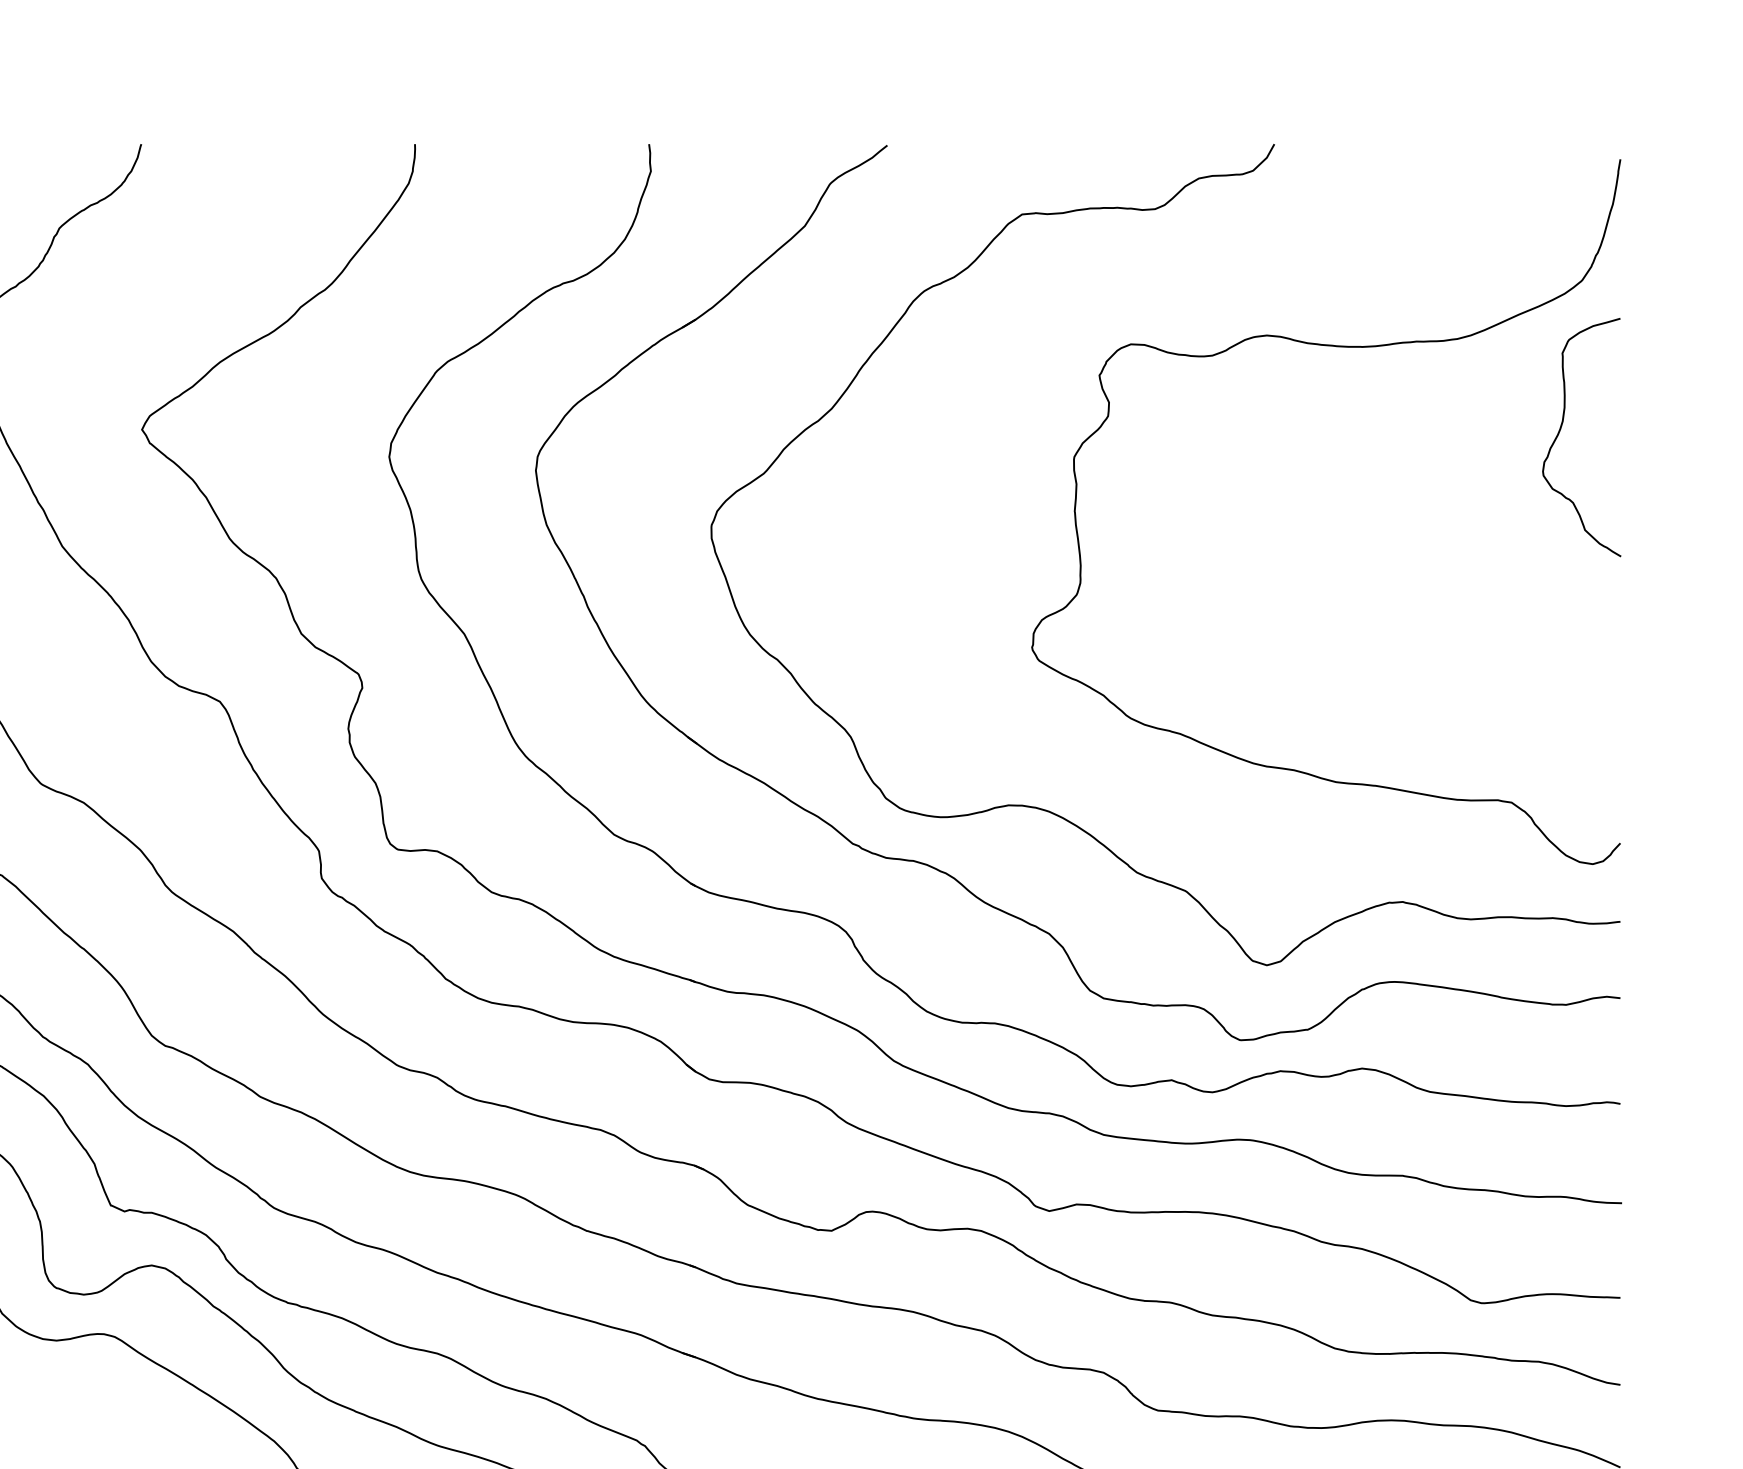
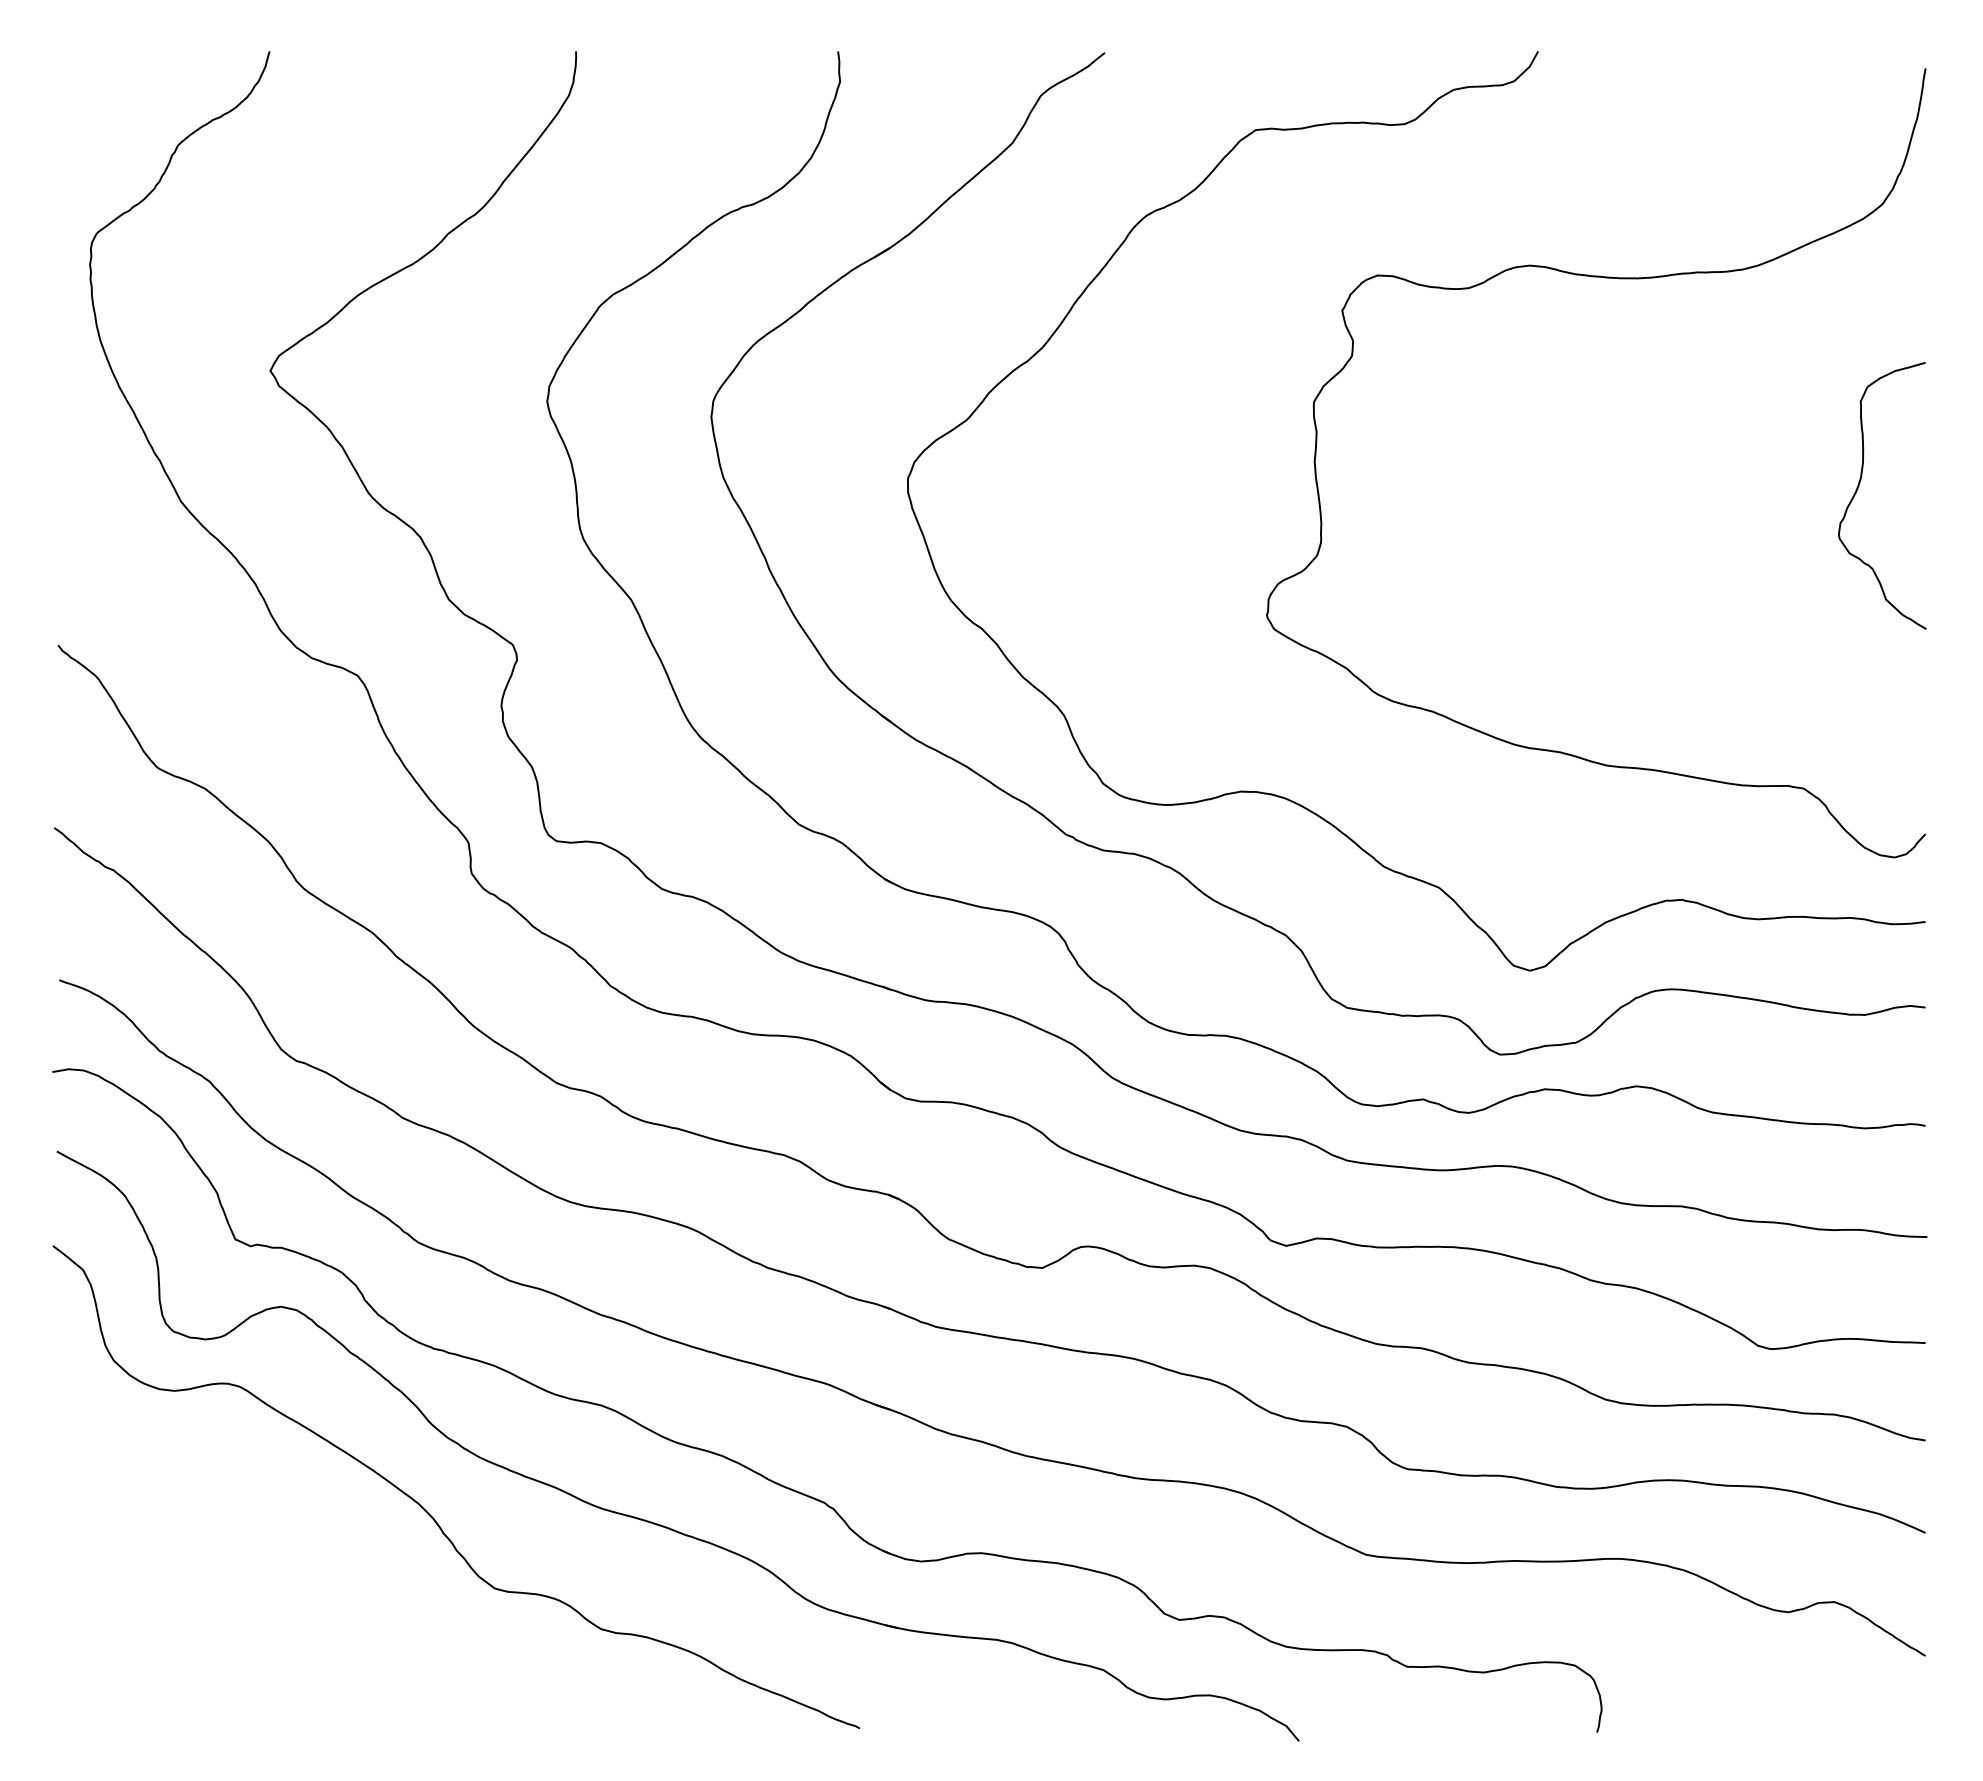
curve: (1561, 429) -> (1859, 486), moved

